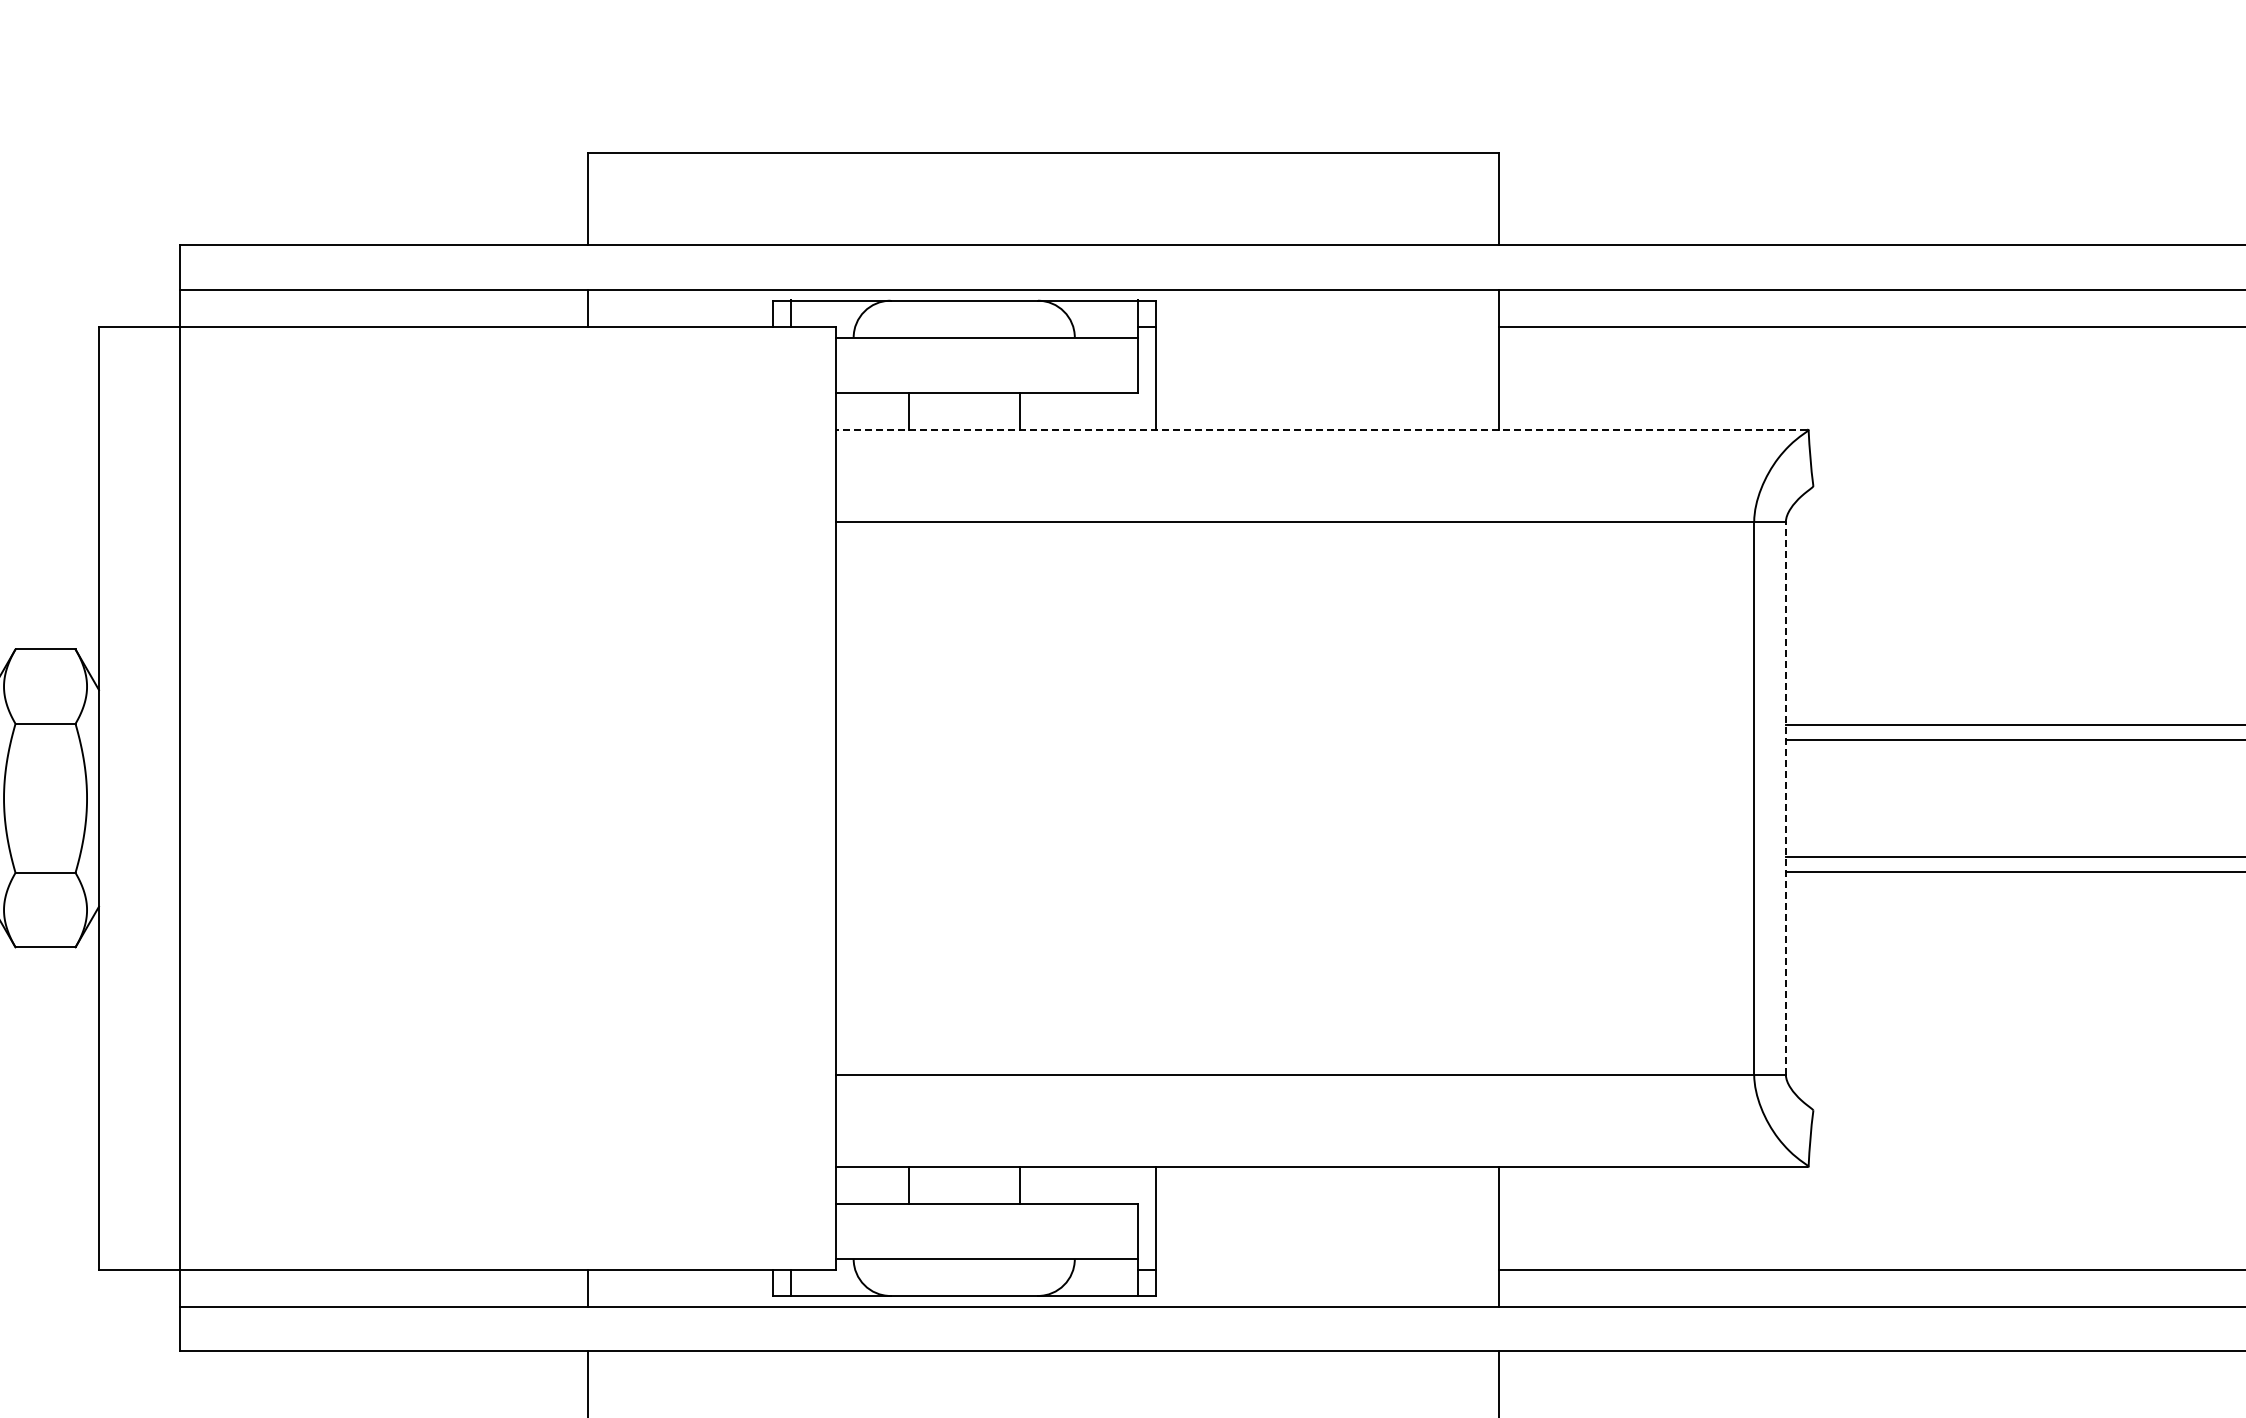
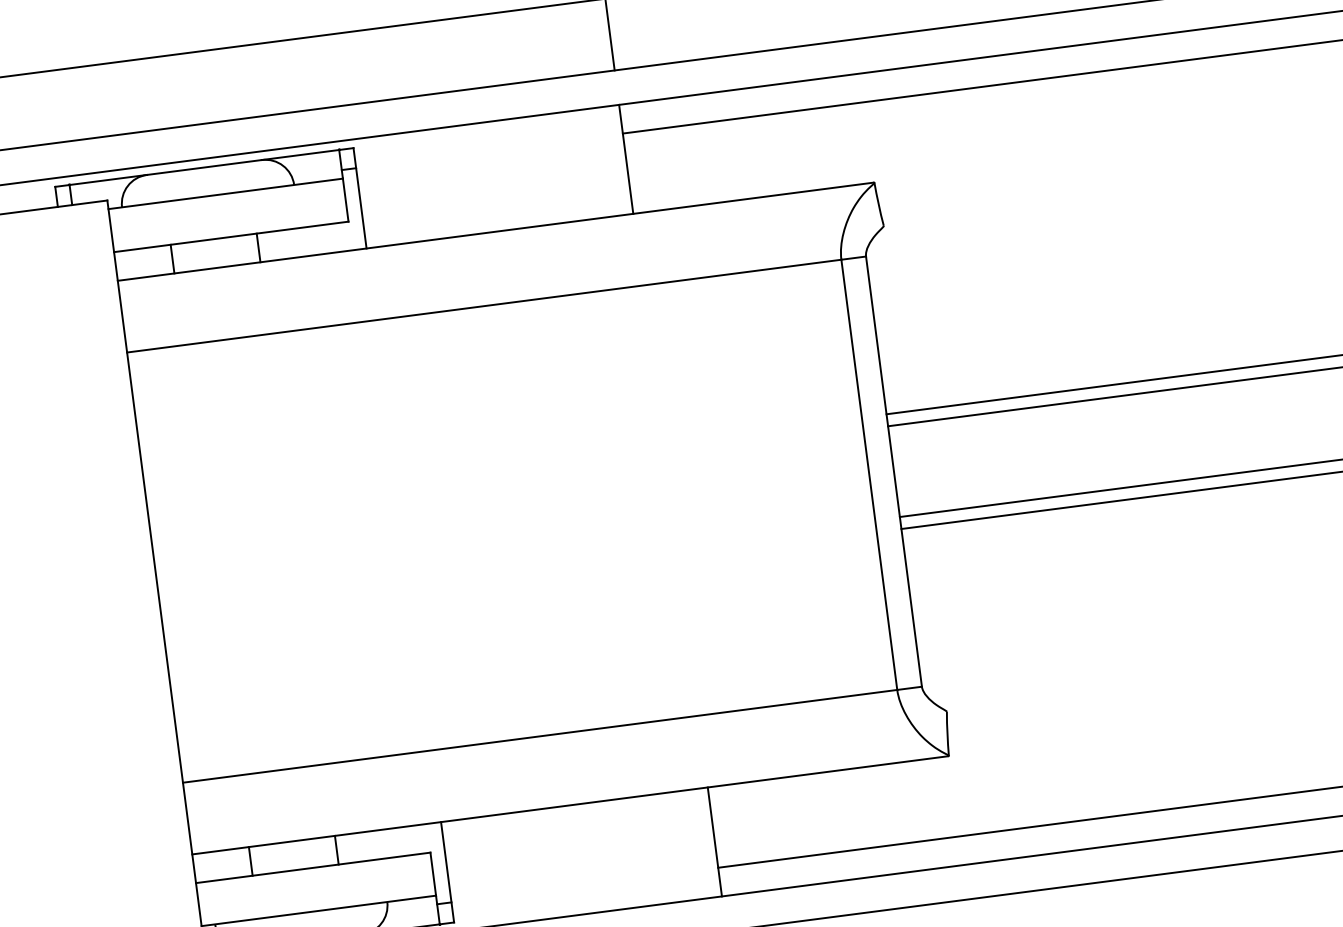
line: (1321, 429) -> (495, 231), dashed -> solid
line: (1785, 797) -> (893, 471), dashed -> solid

